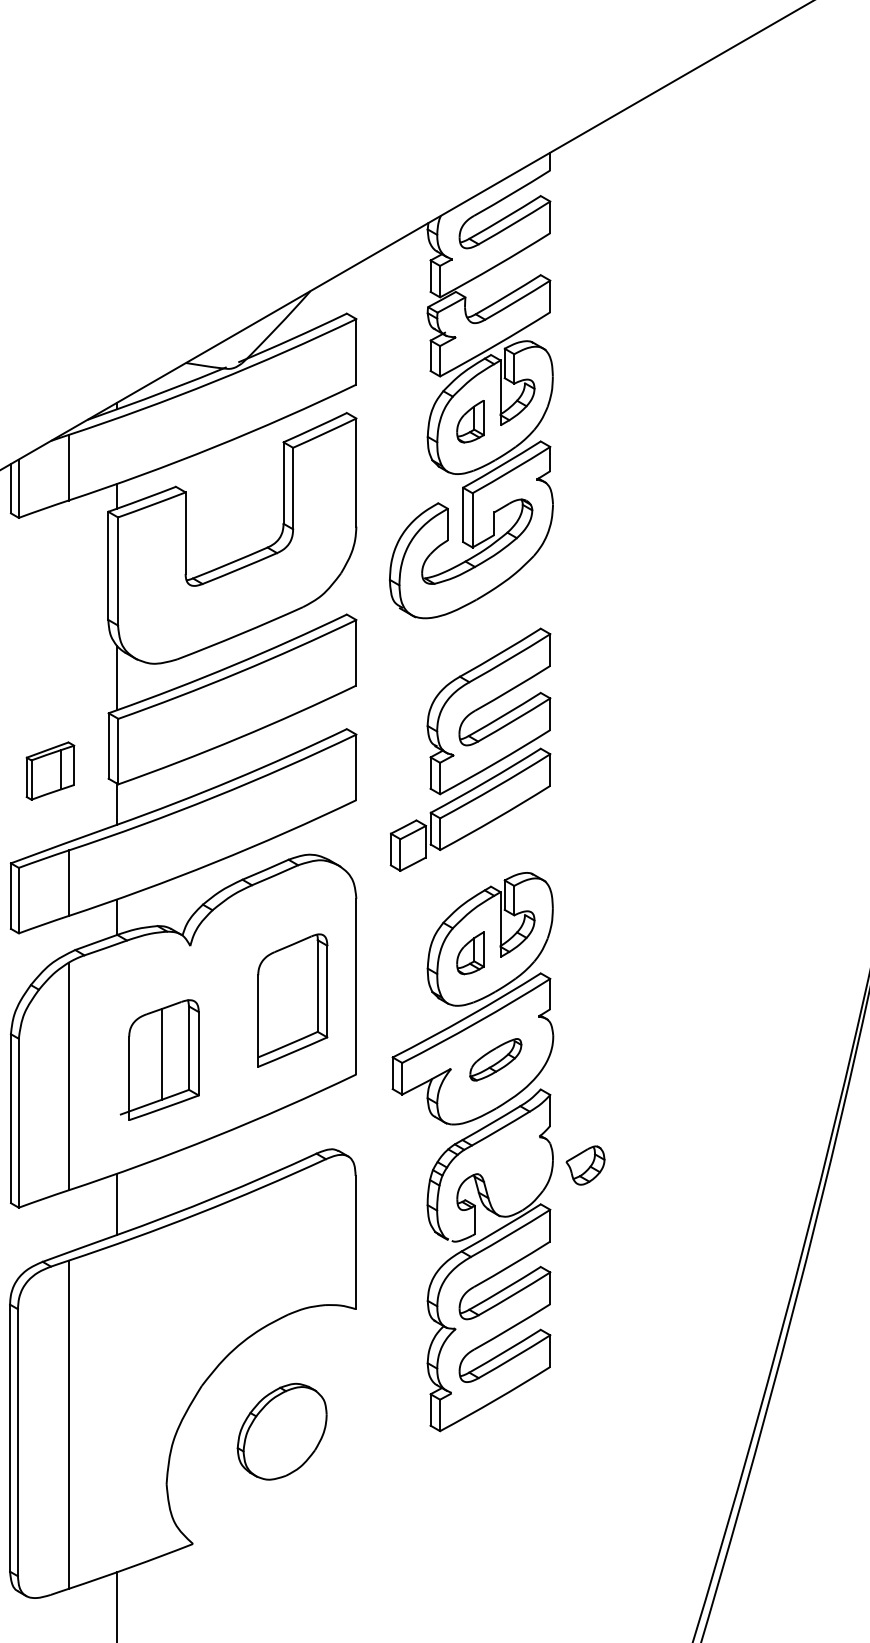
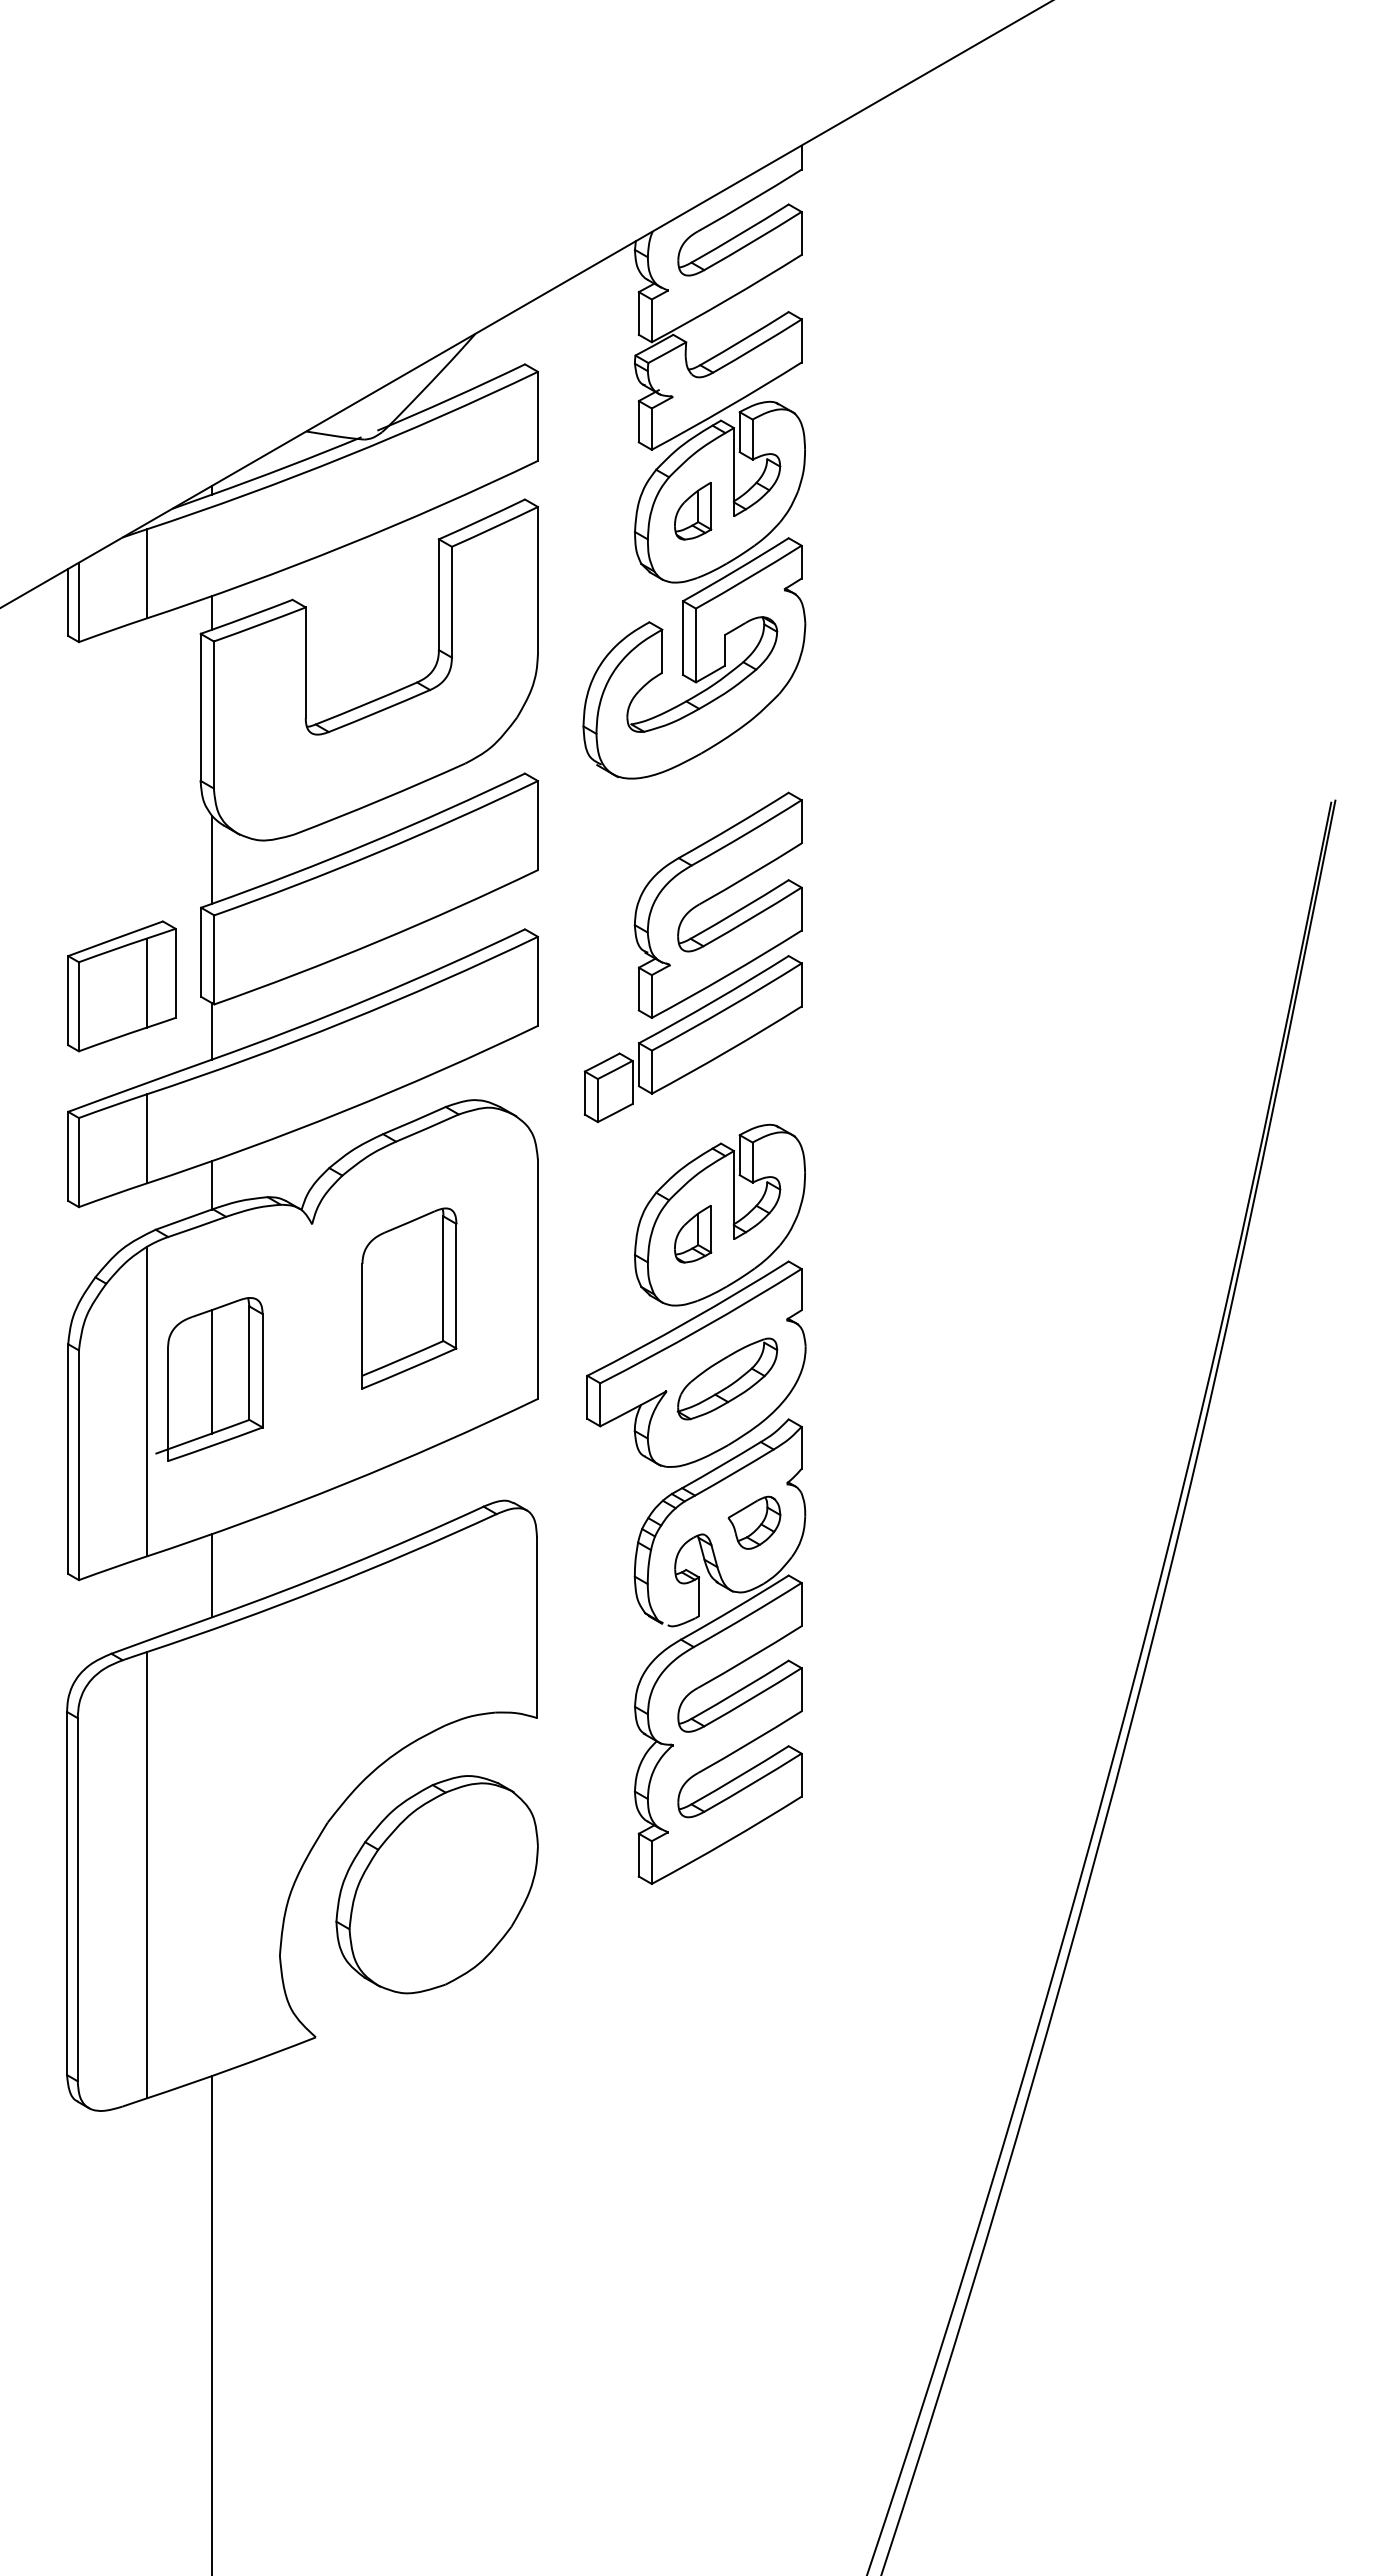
part: (50, 771) -> (121, 986), size x1.67
part: (292, 1000) -> (409, 1298), moved
part: (495, 1059) -> (727, 1378), size x1.43
part: (159, 1060) -> (209, 1379), moved
part: (585, 1165) -> (754, 1522), moved
part: (281, 1431) -> (436, 1884), size x1.67

